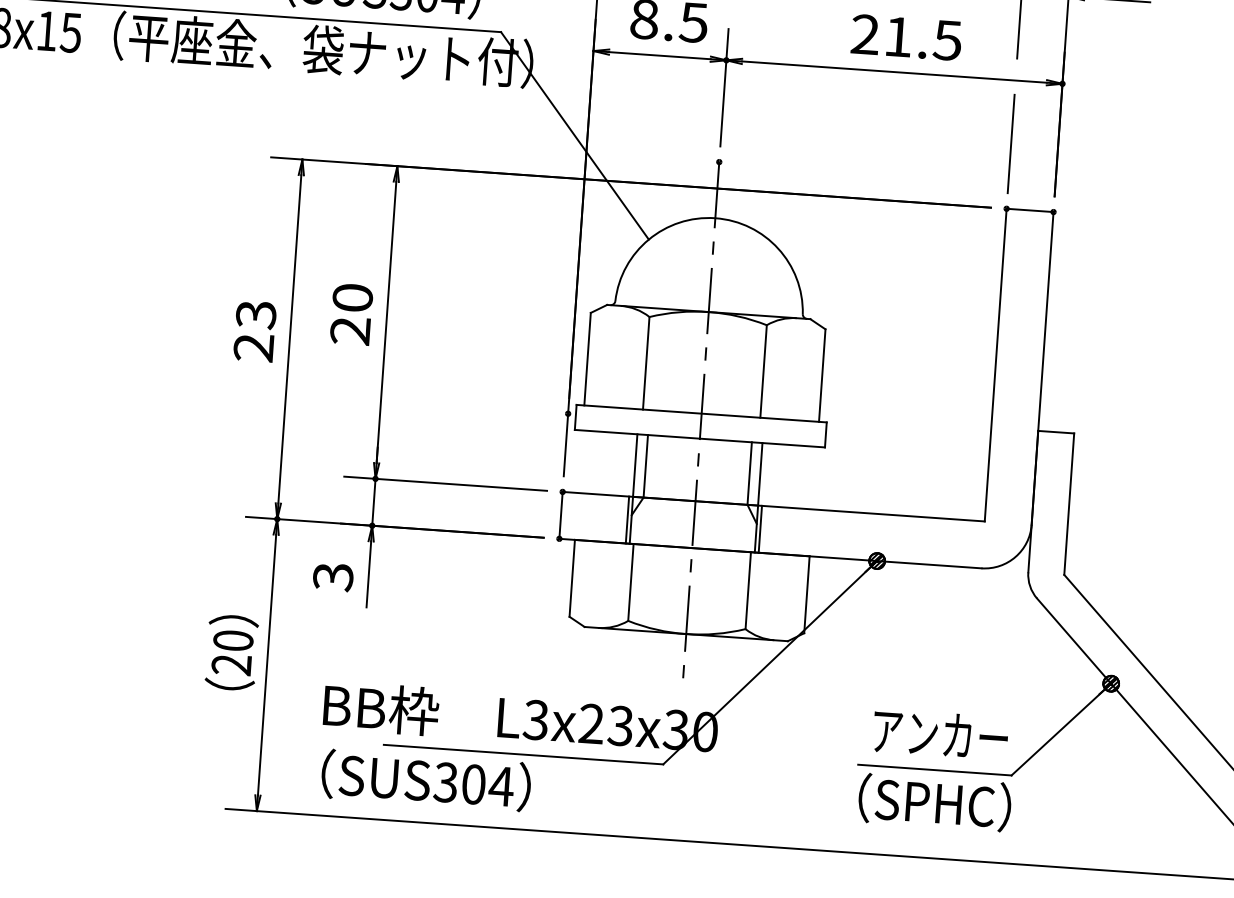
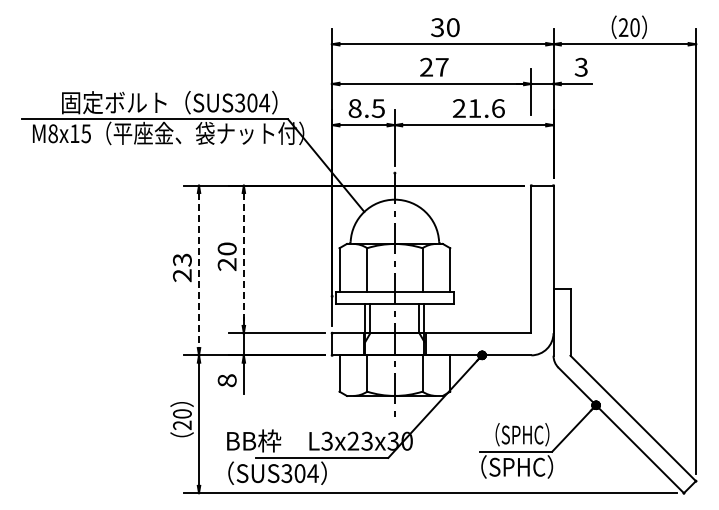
text: (946, 40) -> (497, 108), 21.5 -> 21.6
line: (1011, 142) -> (531, 154), removed
line: (385, 322) -> (243, 259), solid -> dashed
line: (290, 341) -> (199, 271), solid -> dashed
text: (331, 576) -> (226, 380), 3 -> 8
text: (940, 733) -> (517, 434), アンカー -> （SPHC）

